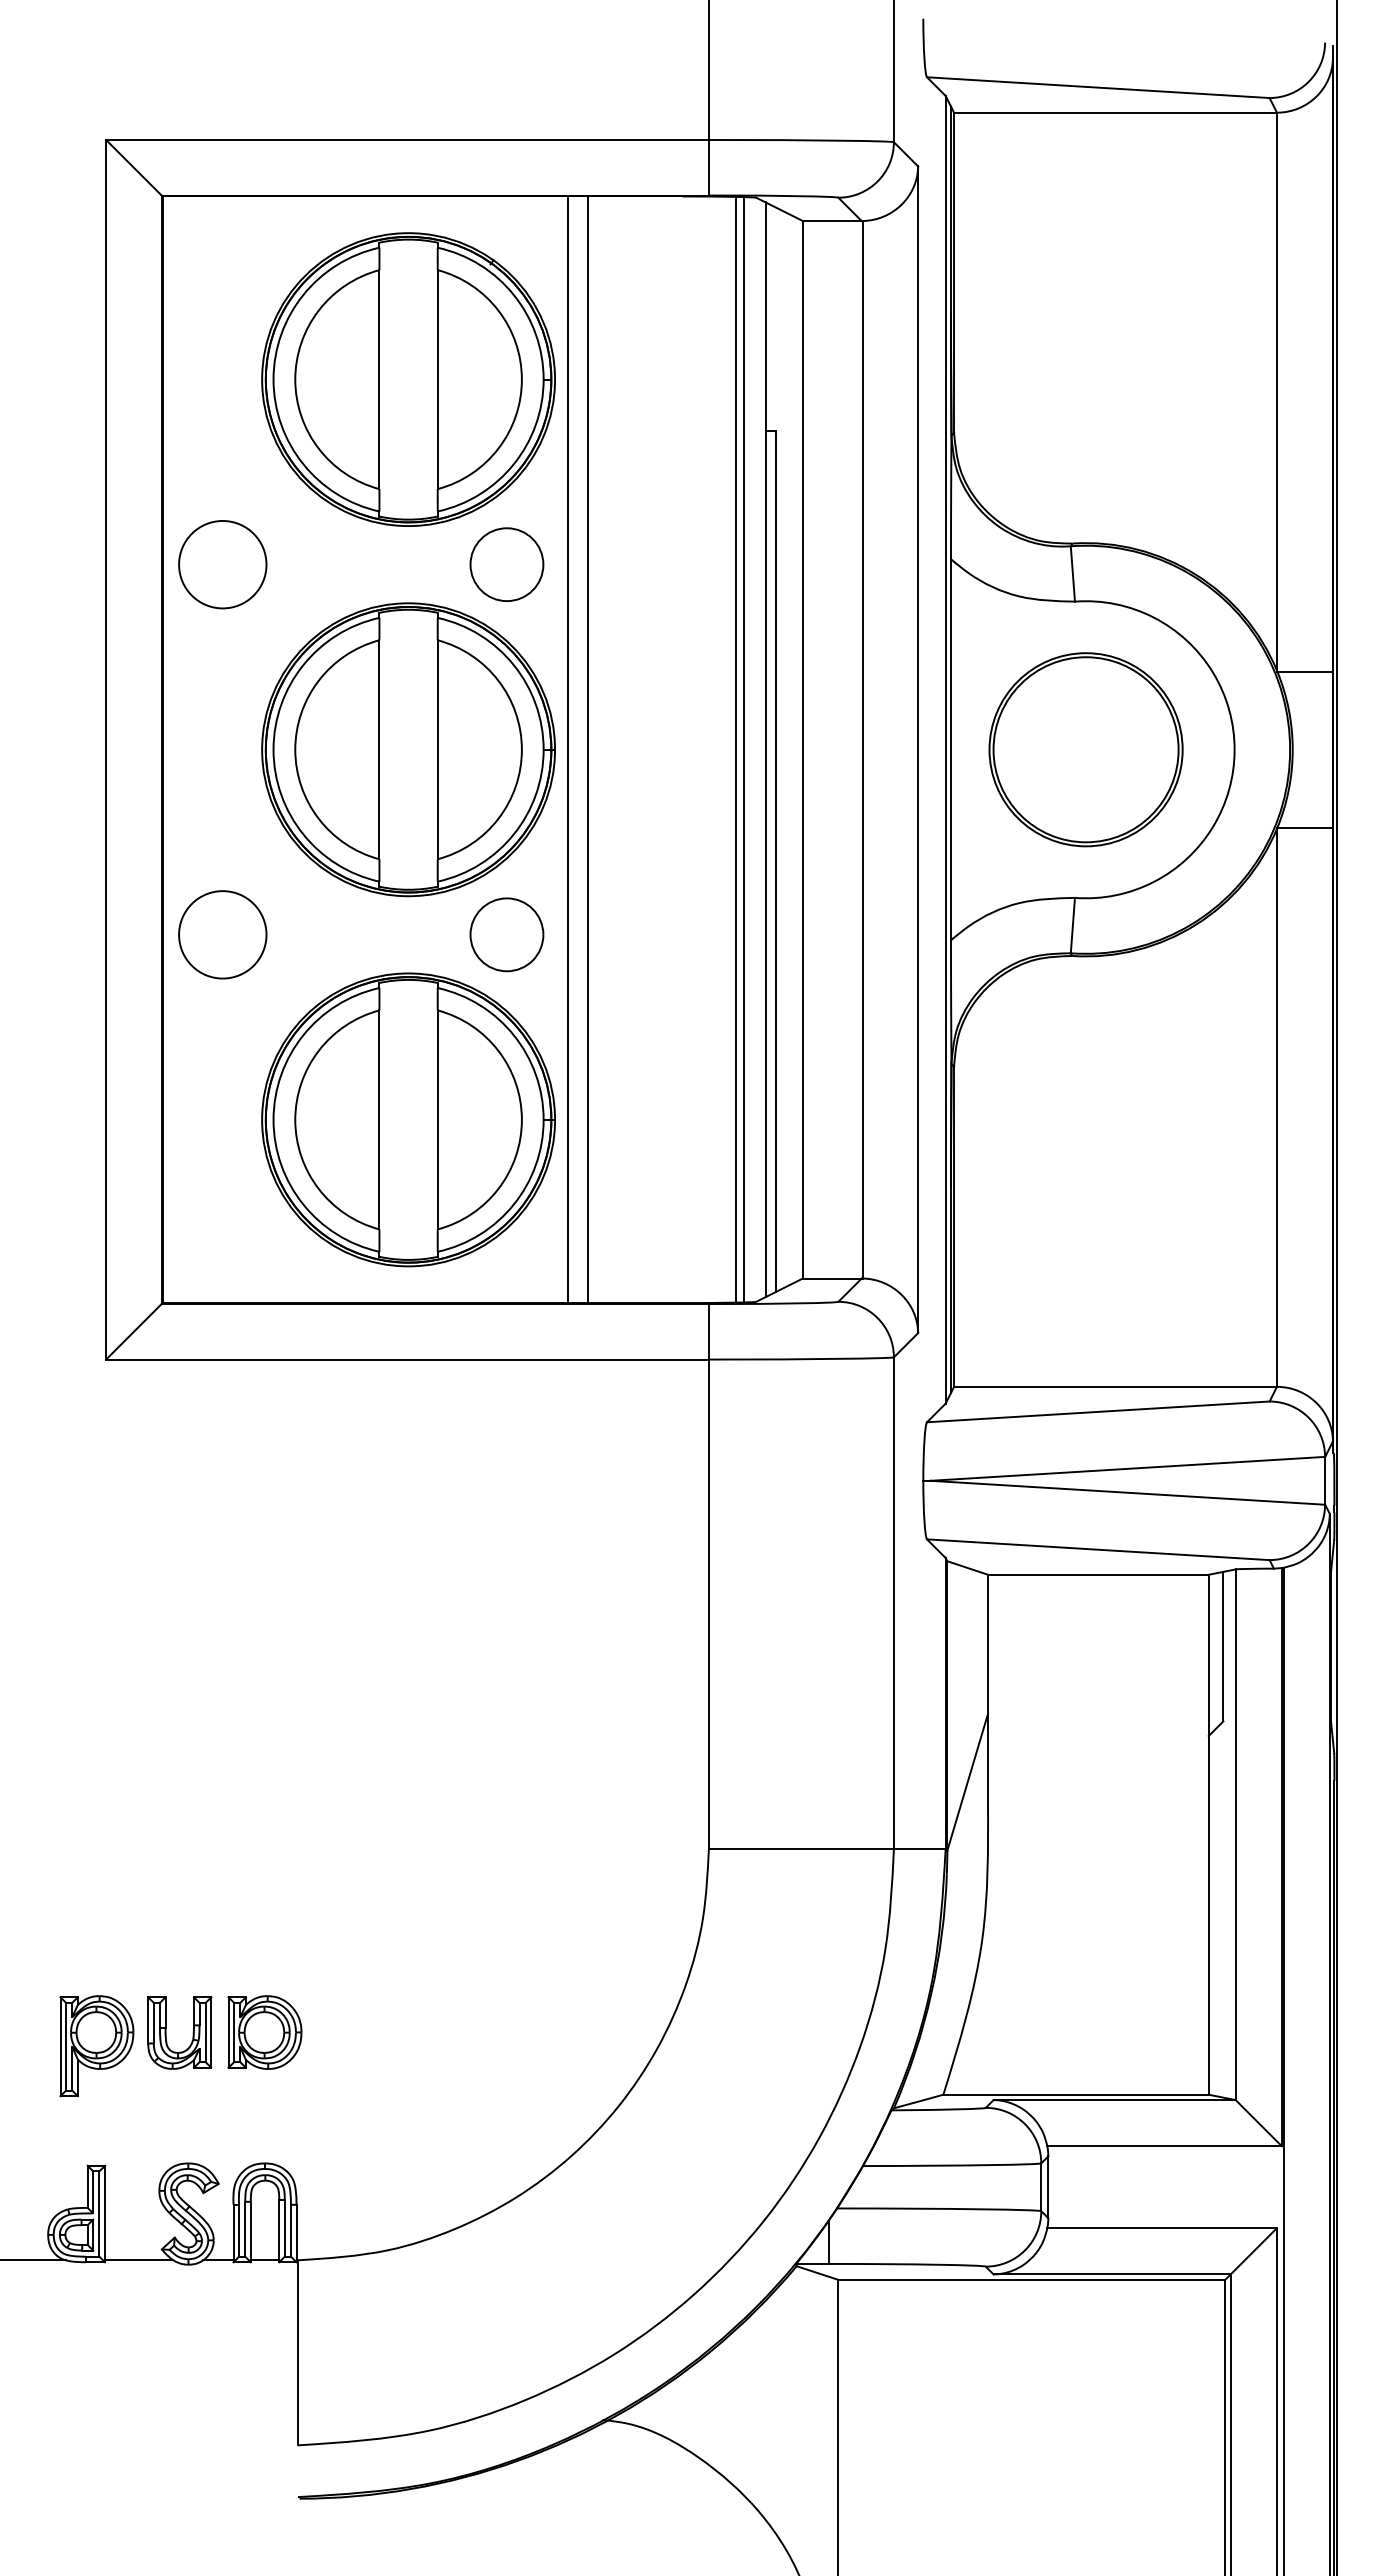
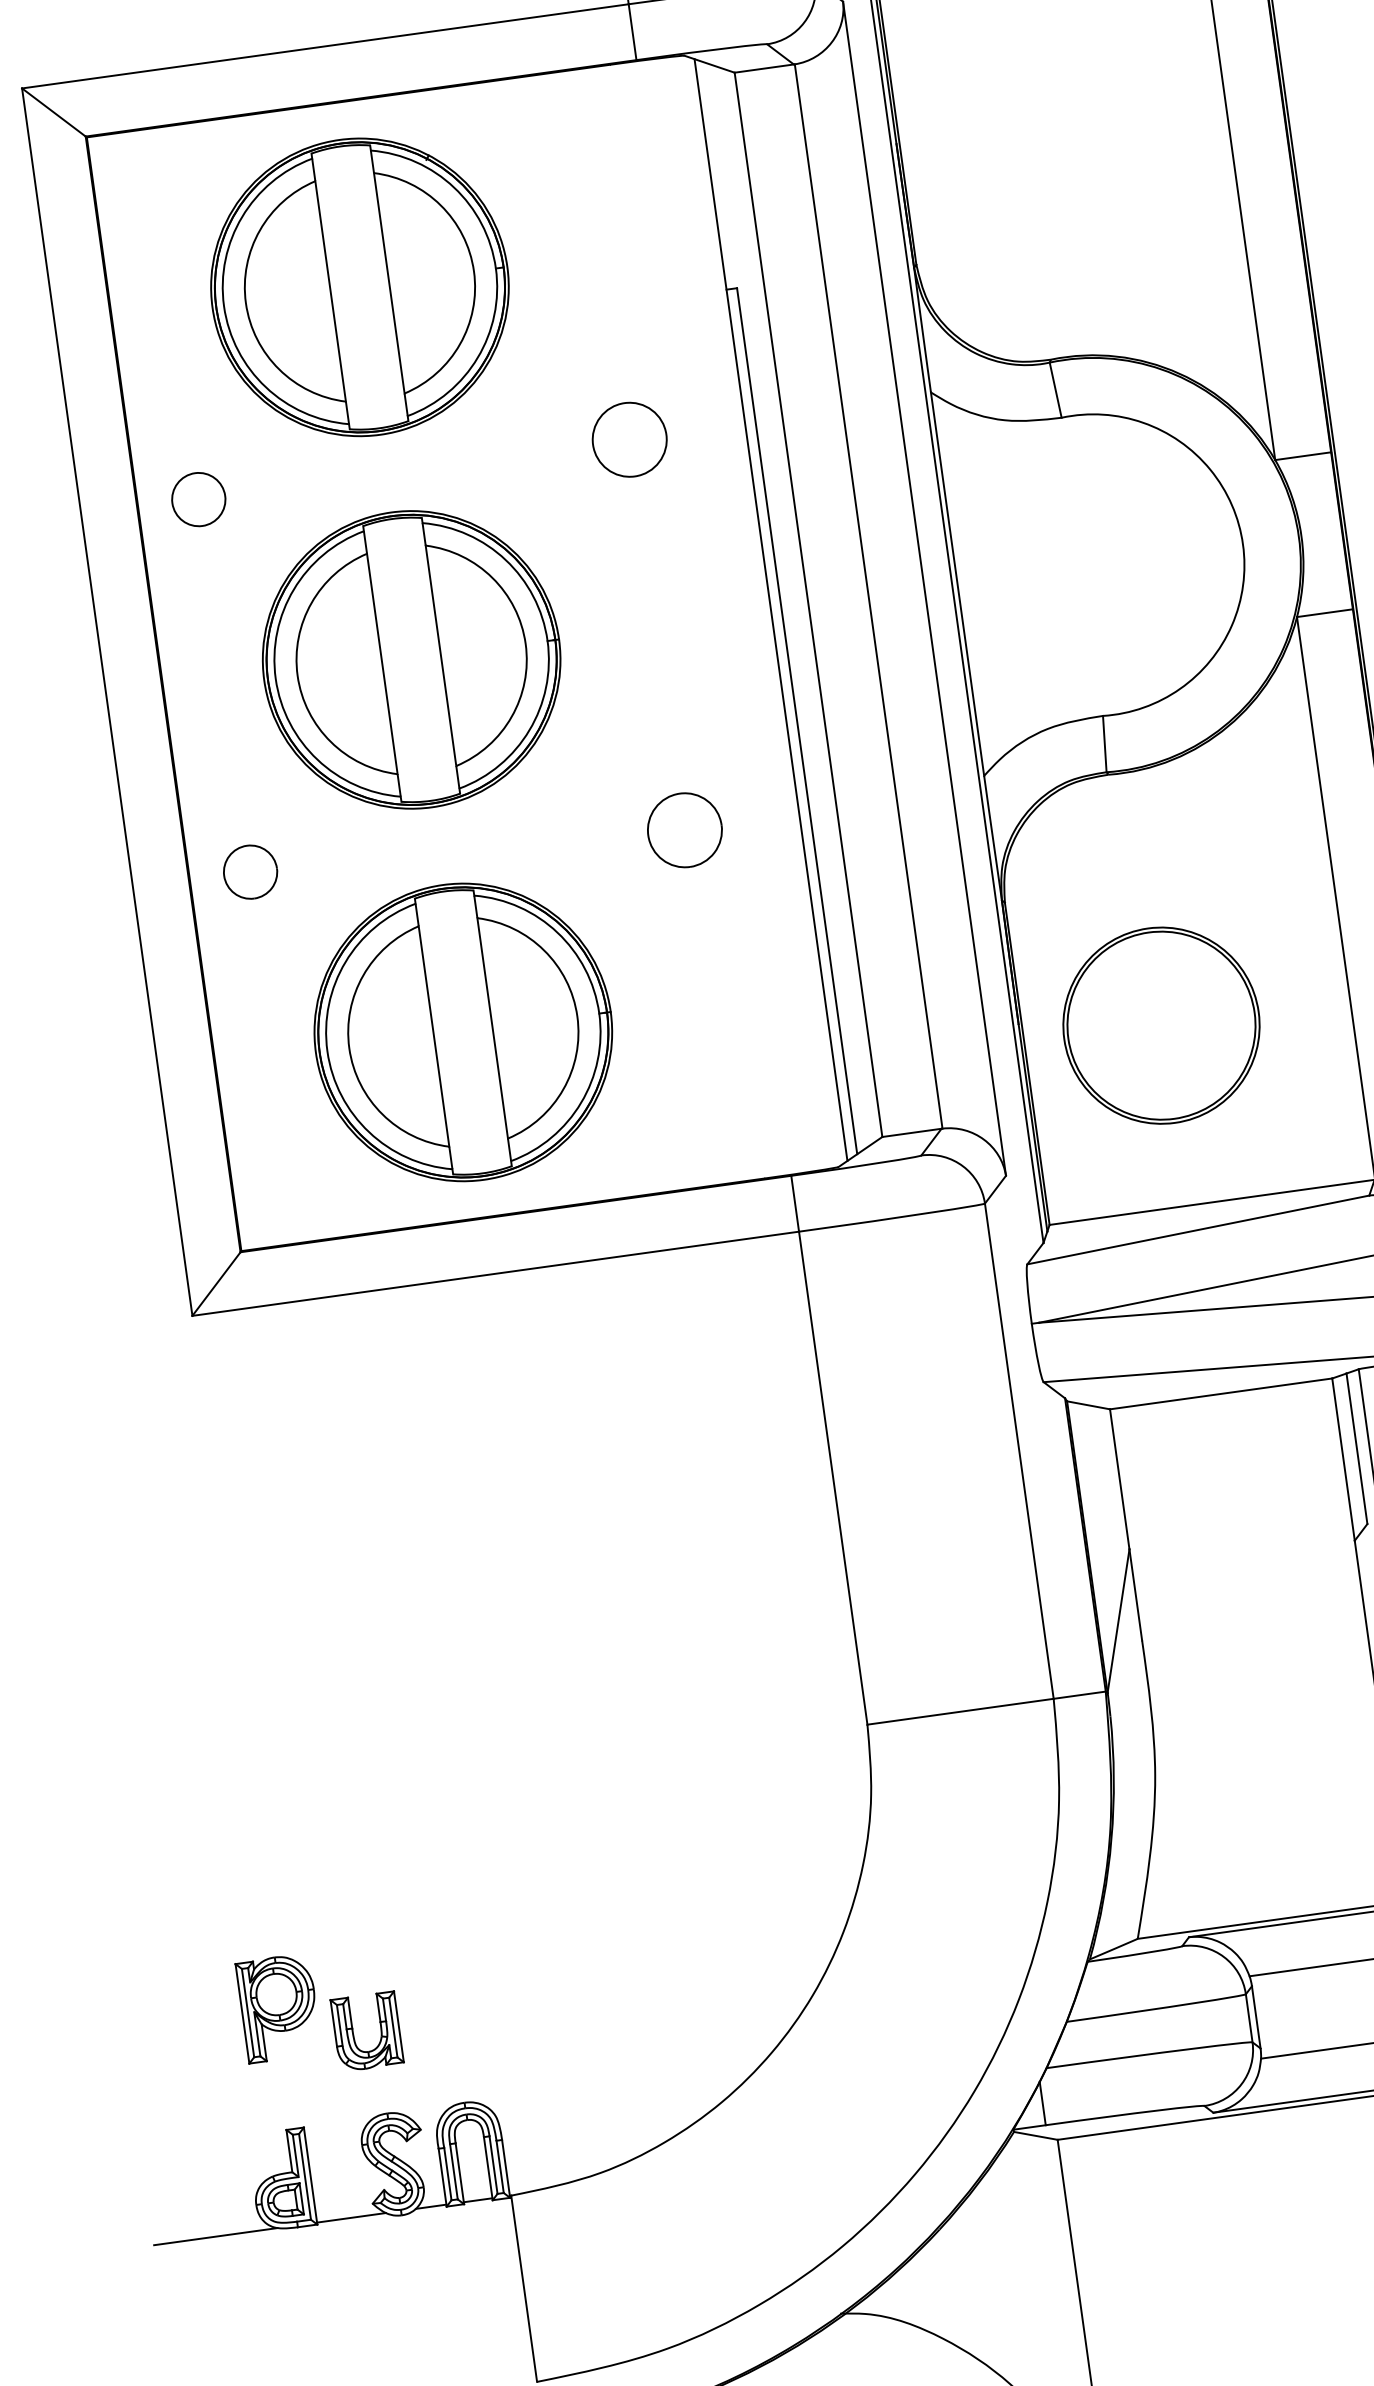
circle: (222, 564) -> (198, 499), size x0.6
circle: (506, 564) -> (629, 439), moved
line: (567, 749) -> (571, 637), removed
line: (588, 749) -> (592, 634), removed
line: (736, 749) -> (741, 613), removed
line: (743, 749) -> (748, 612), removed
part: (1085, 749) -> (1160, 1025), moved
part: (222, 934) -> (250, 871), size x0.6
part: (506, 934) -> (684, 830), moved
part: (166, 2032) -> (353, 2033), moved
part: (264, 2032) -> (445, 1971), removed

